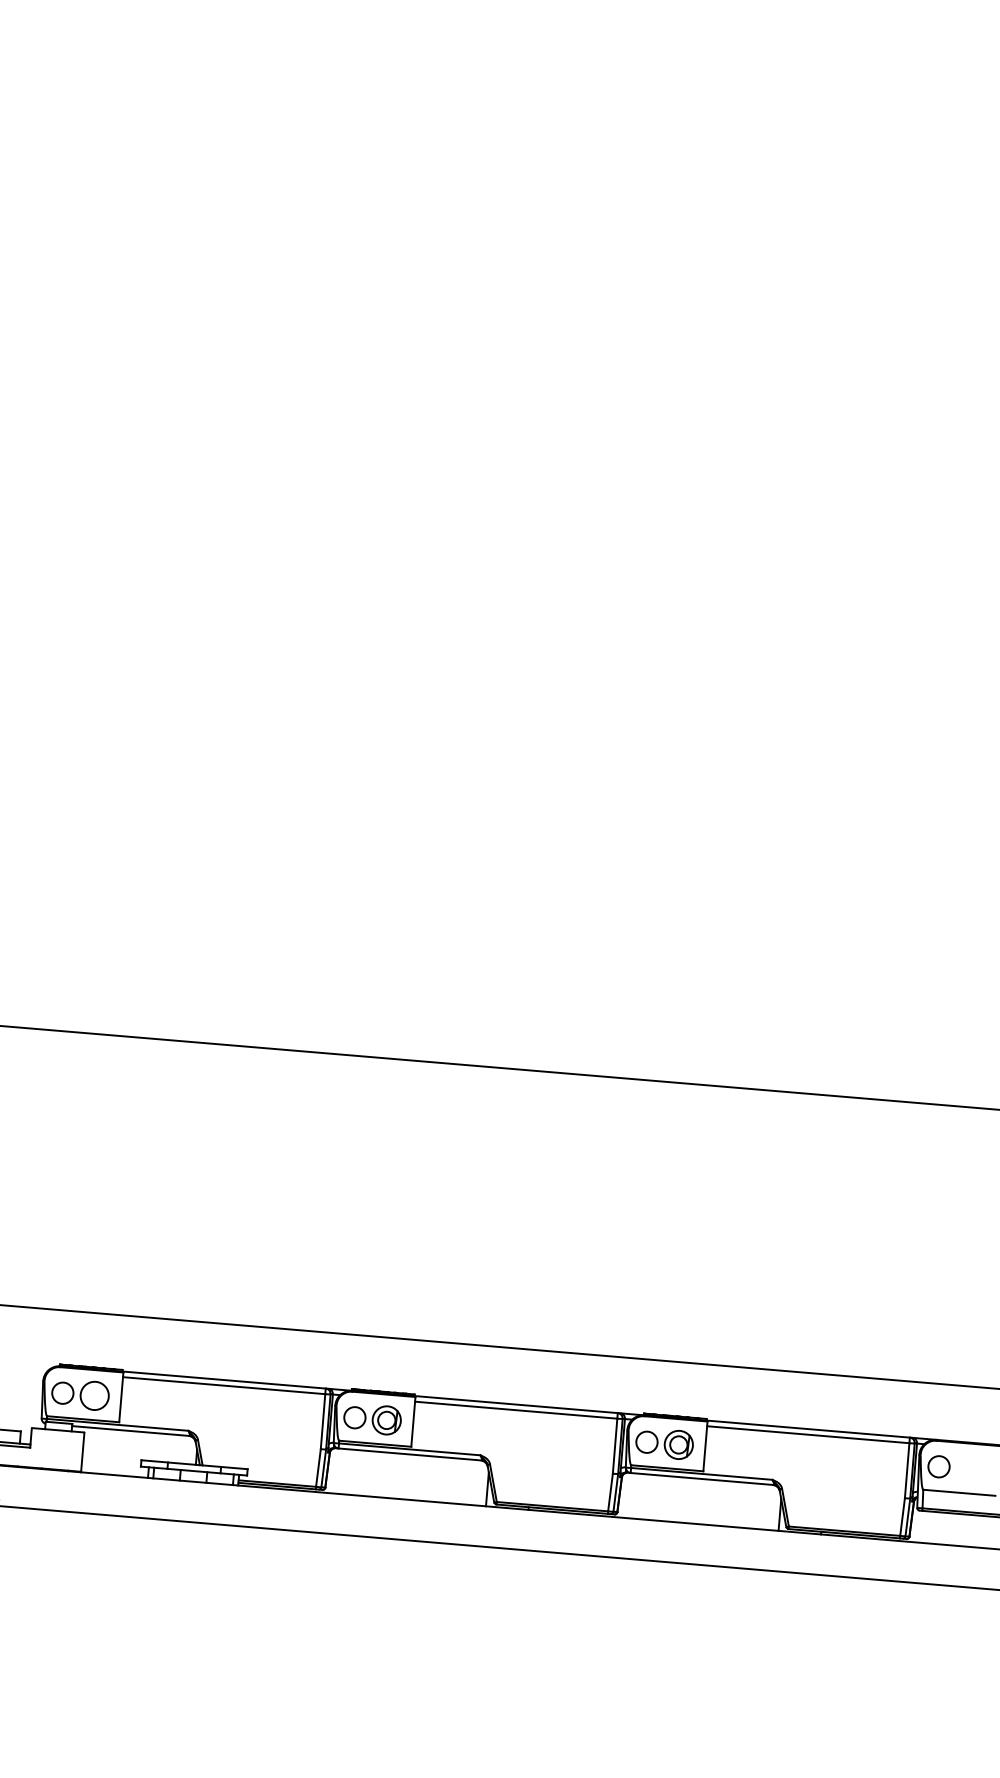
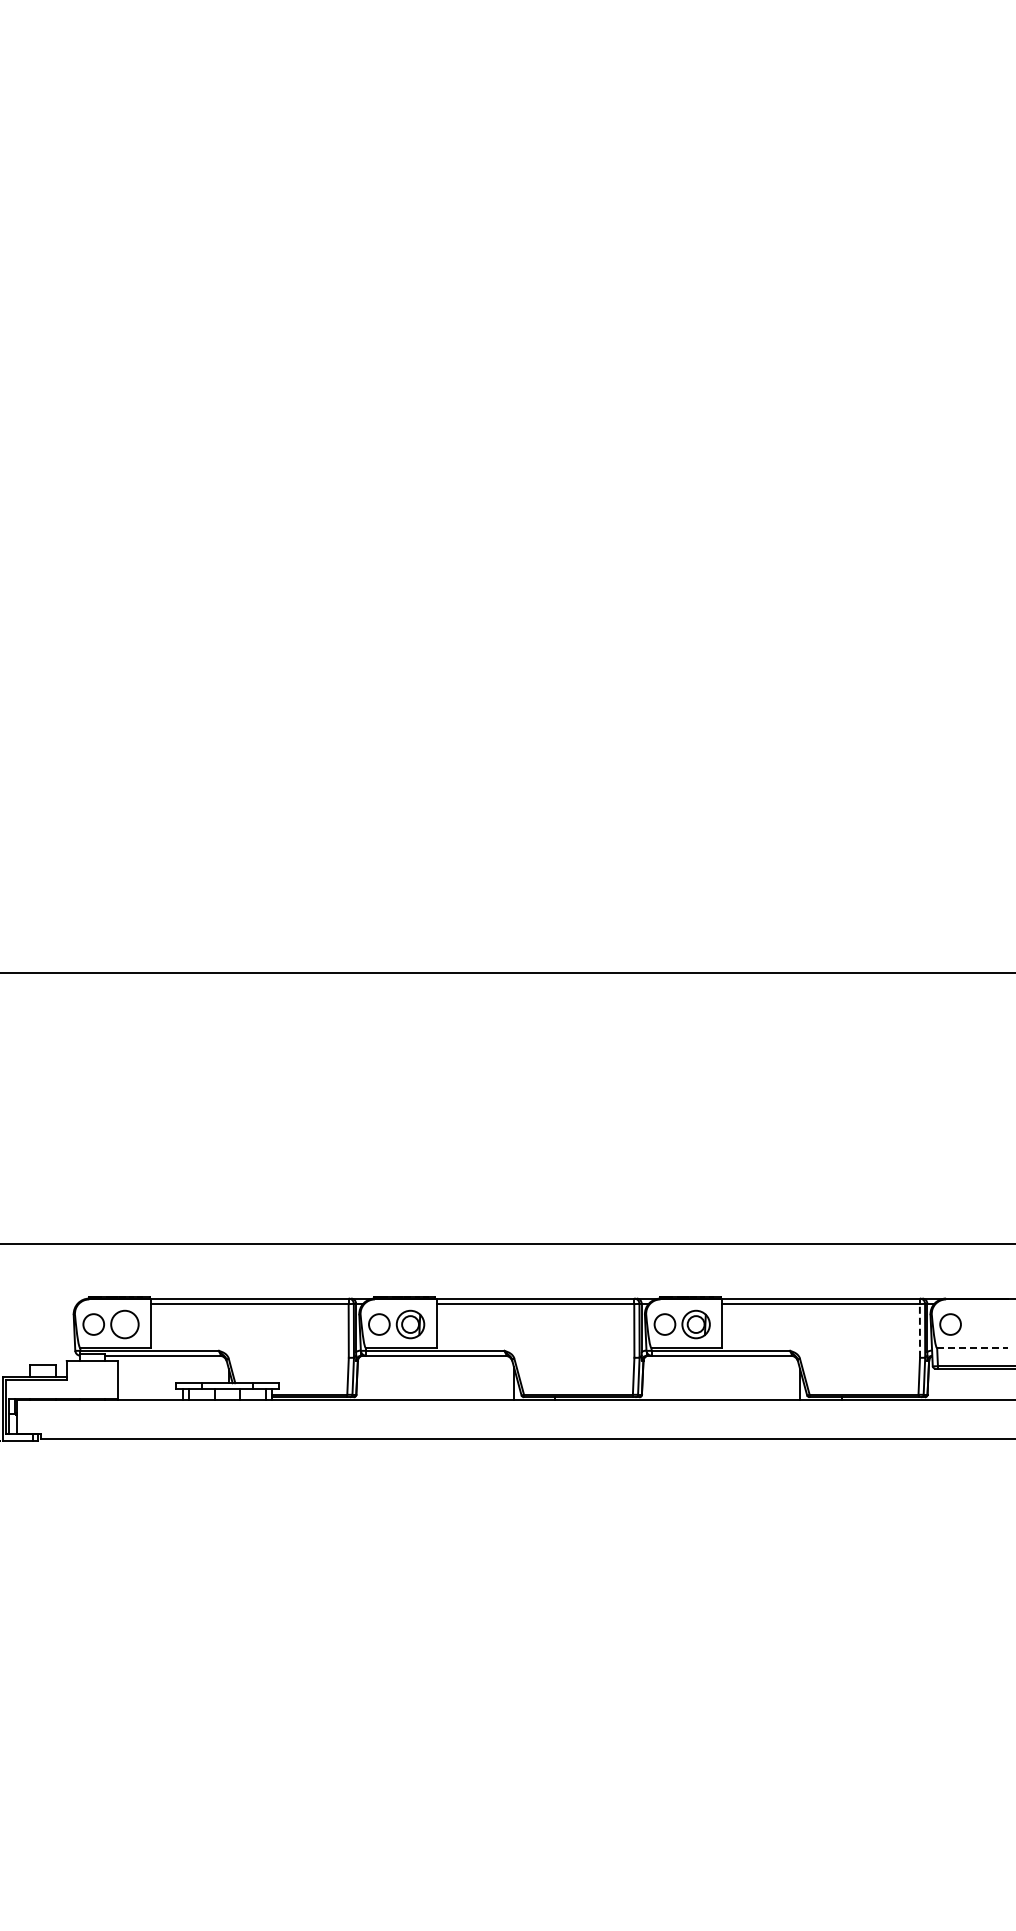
line: (906, 1470) -> (919, 1330), solid -> dashed
line: (959, 1493) -> (972, 1348), solid -> dashed

